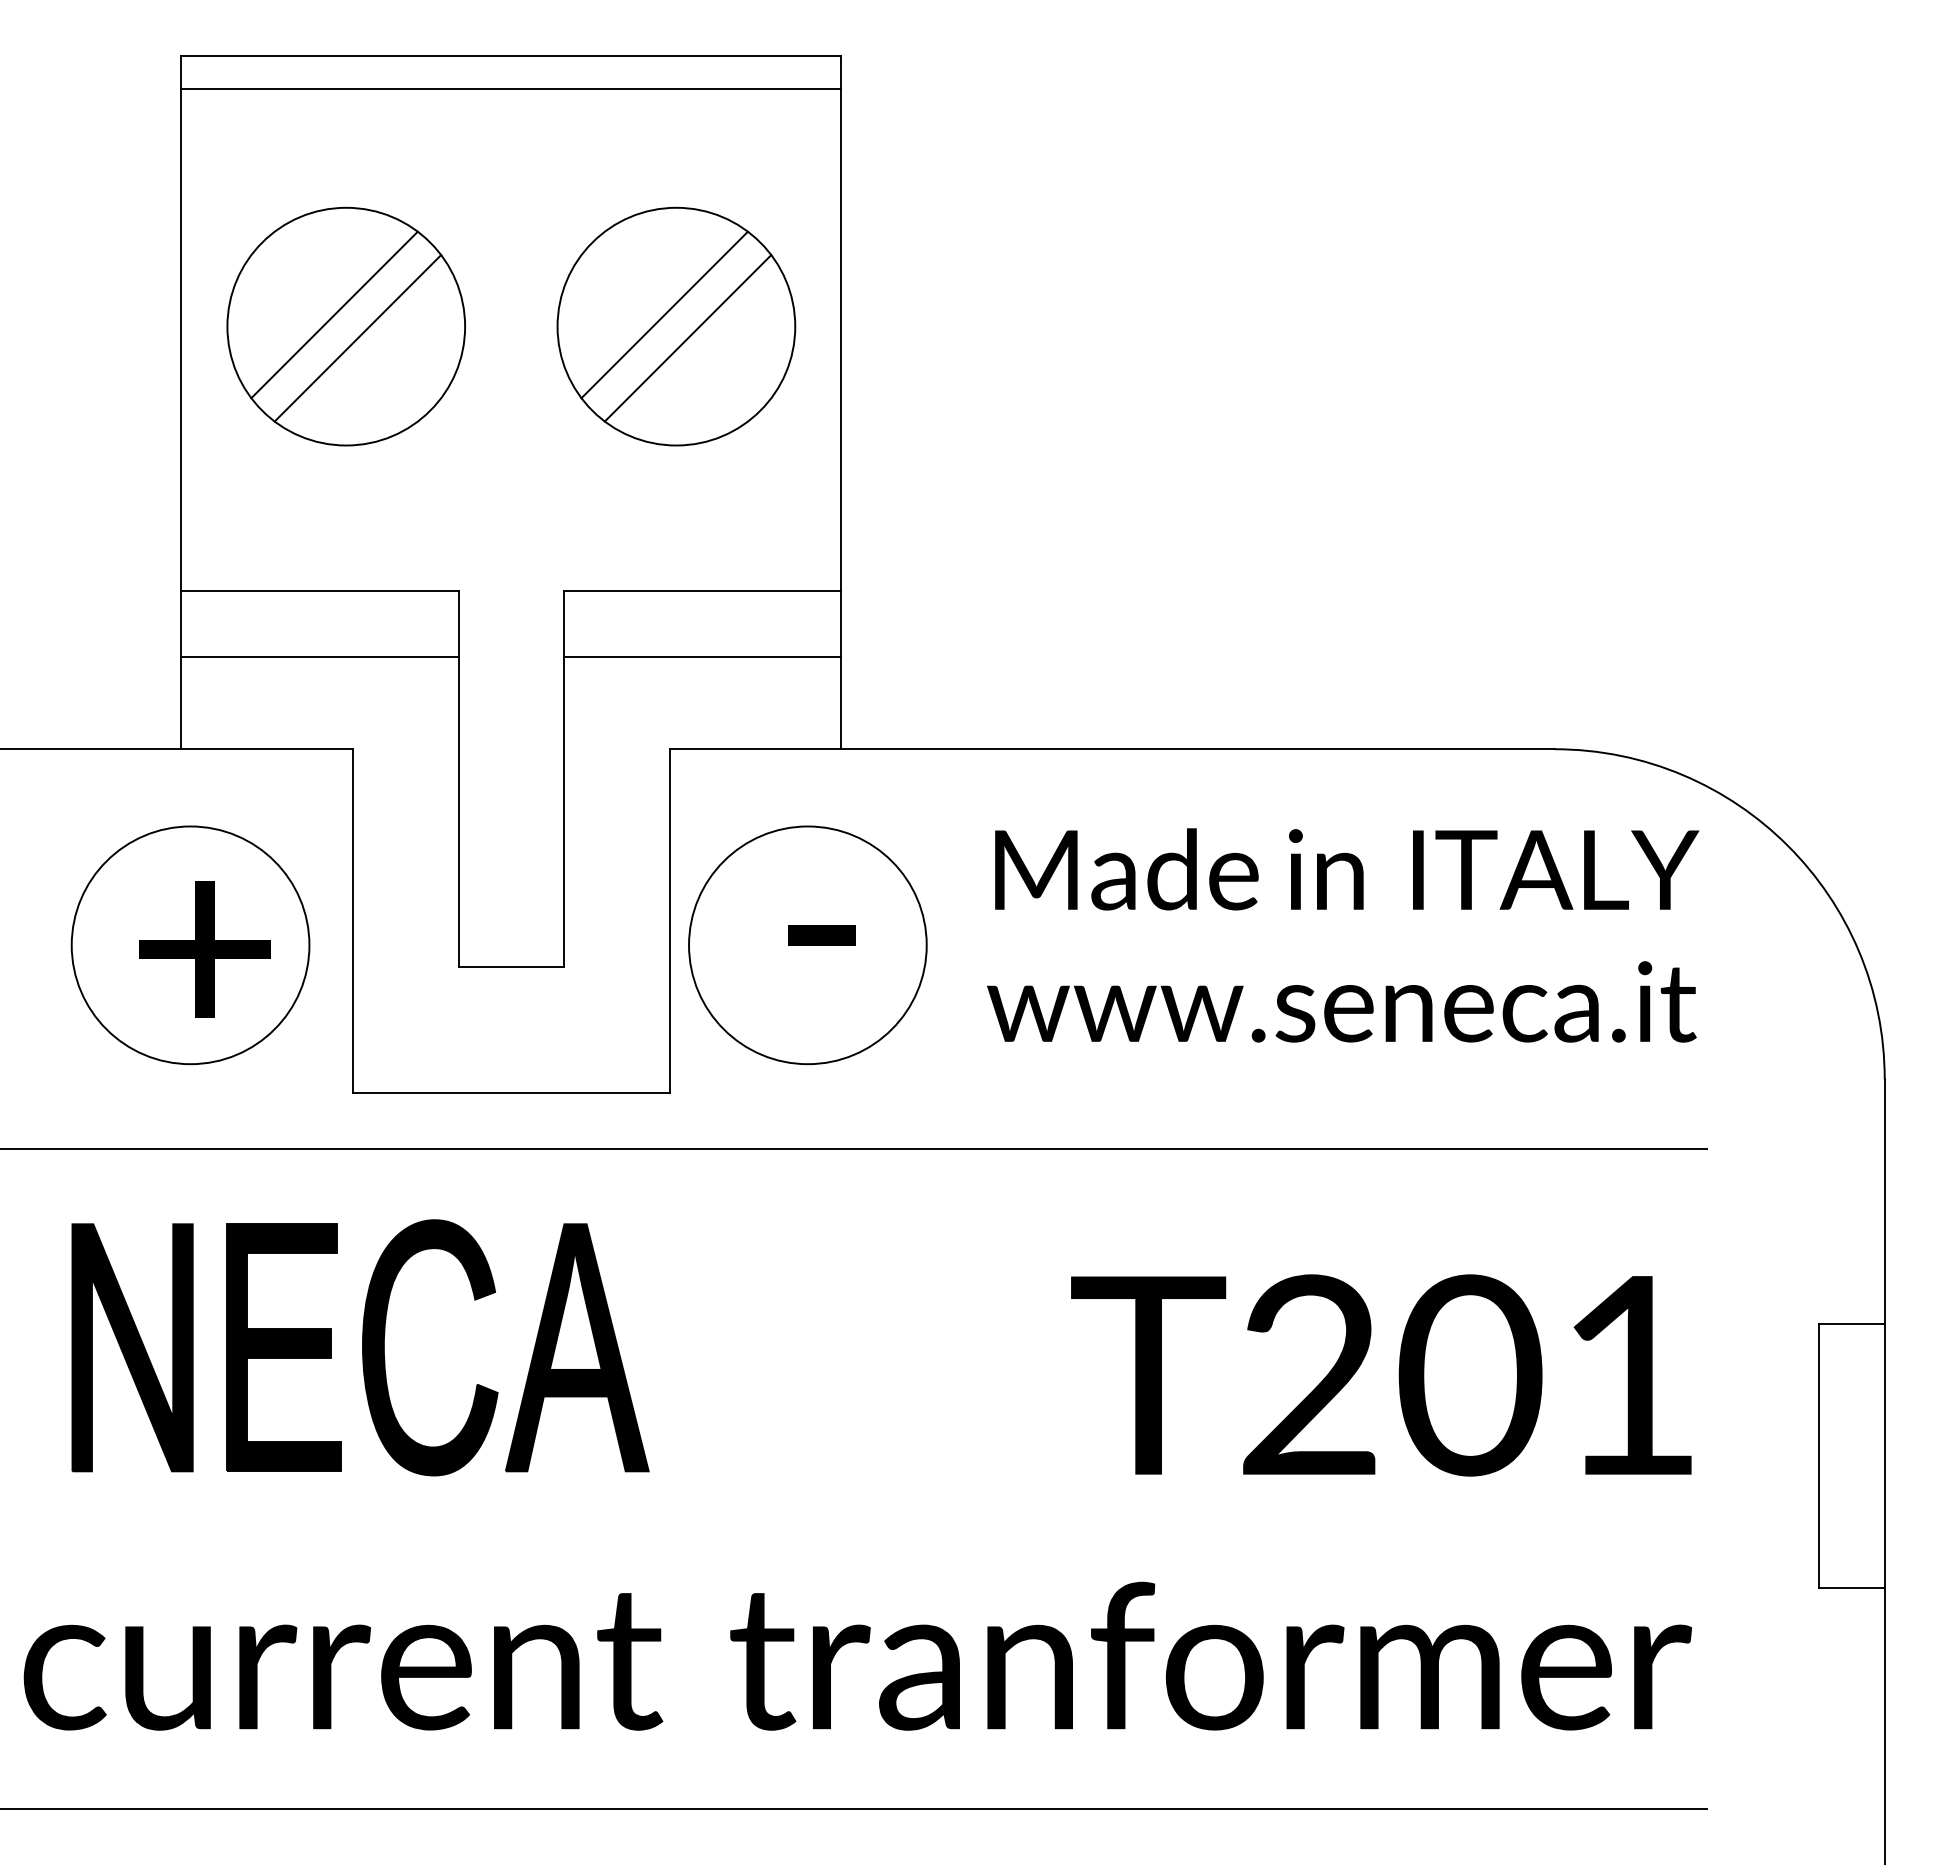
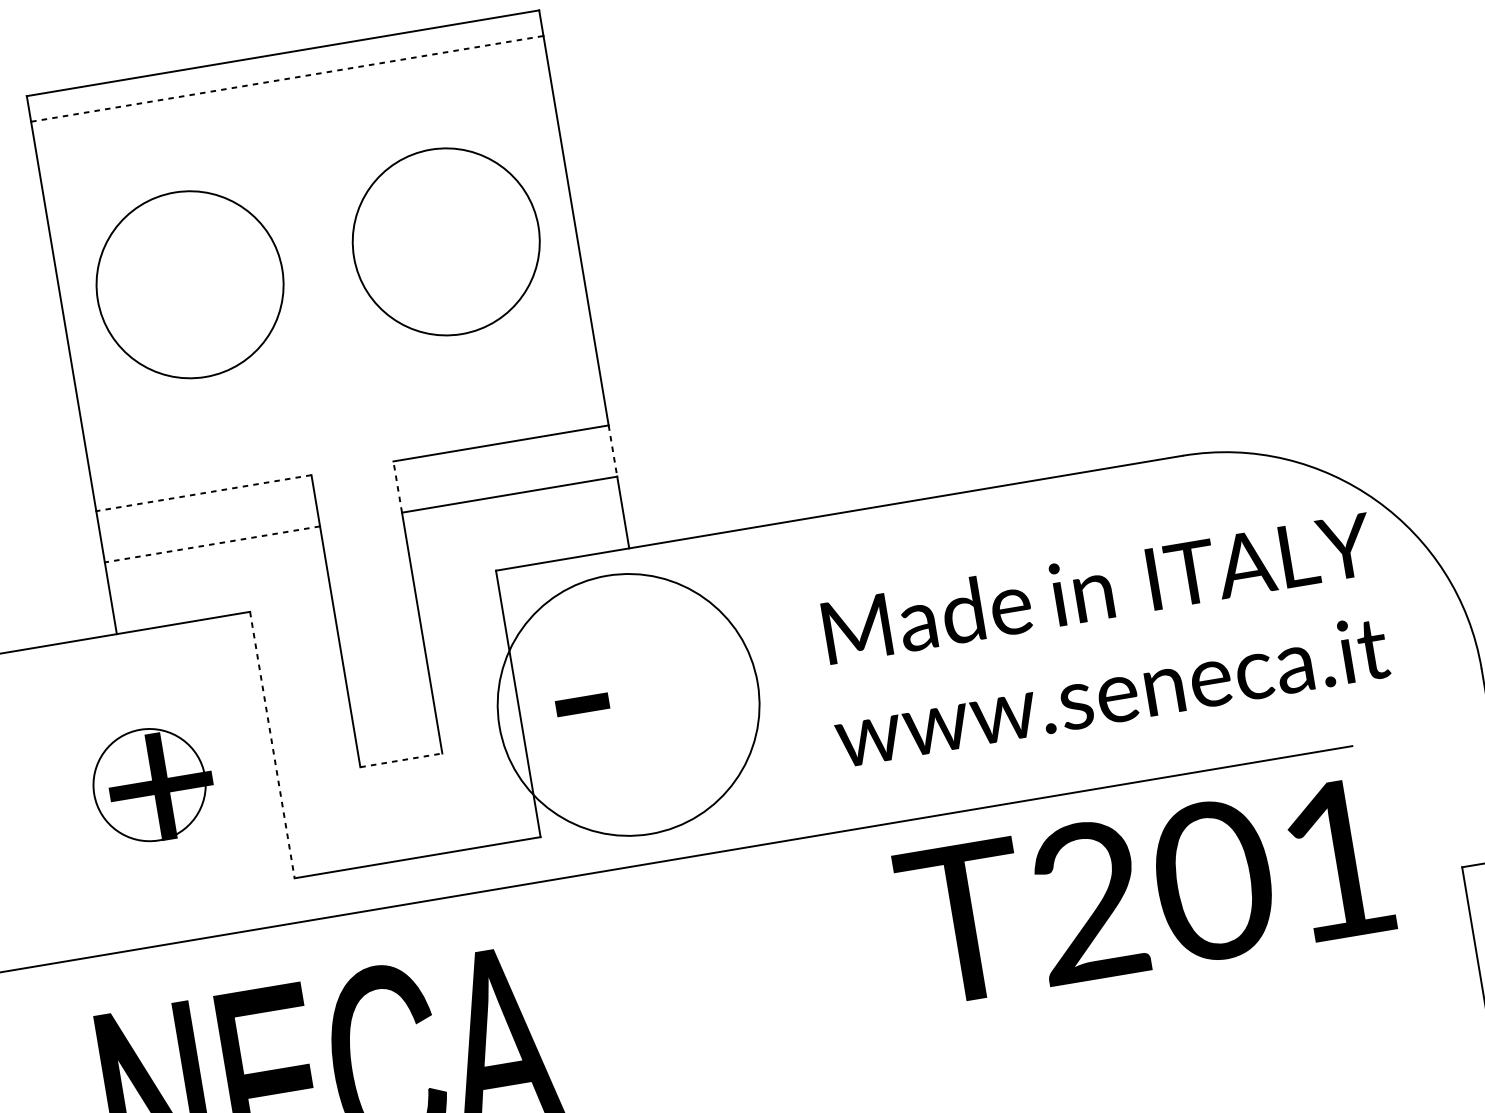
line: (511, 88) -> (287, 78), solid -> dashed
line: (334, 314) -> (179, 276), removed
line: (664, 314) -> (435, 234), removed
line: (357, 338) -> (200, 292), removed
line: (687, 338) -> (456, 249), removed
line: (319, 590) -> (203, 493), solid -> dashed
line: (564, 623) -> (397, 486), solid -> dashed
line: (841, 624) -> (613, 451), solid -> dashed
line: (319, 656) -> (212, 544), solid -> dashed
line: (352, 920) -> (272, 744), solid -> dashed
text: (821, 935) -> (582, 704), moved
text: (1343, 935) -> (1104, 639), moved
circle: (190, 945) -> (149, 785), size x0.6
circle: (807, 945) -> (628, 705), size x1.4
line: (511, 967) -> (401, 760), solid -> dashed
text: (1381, 1375) -> (1144, 892), moved

